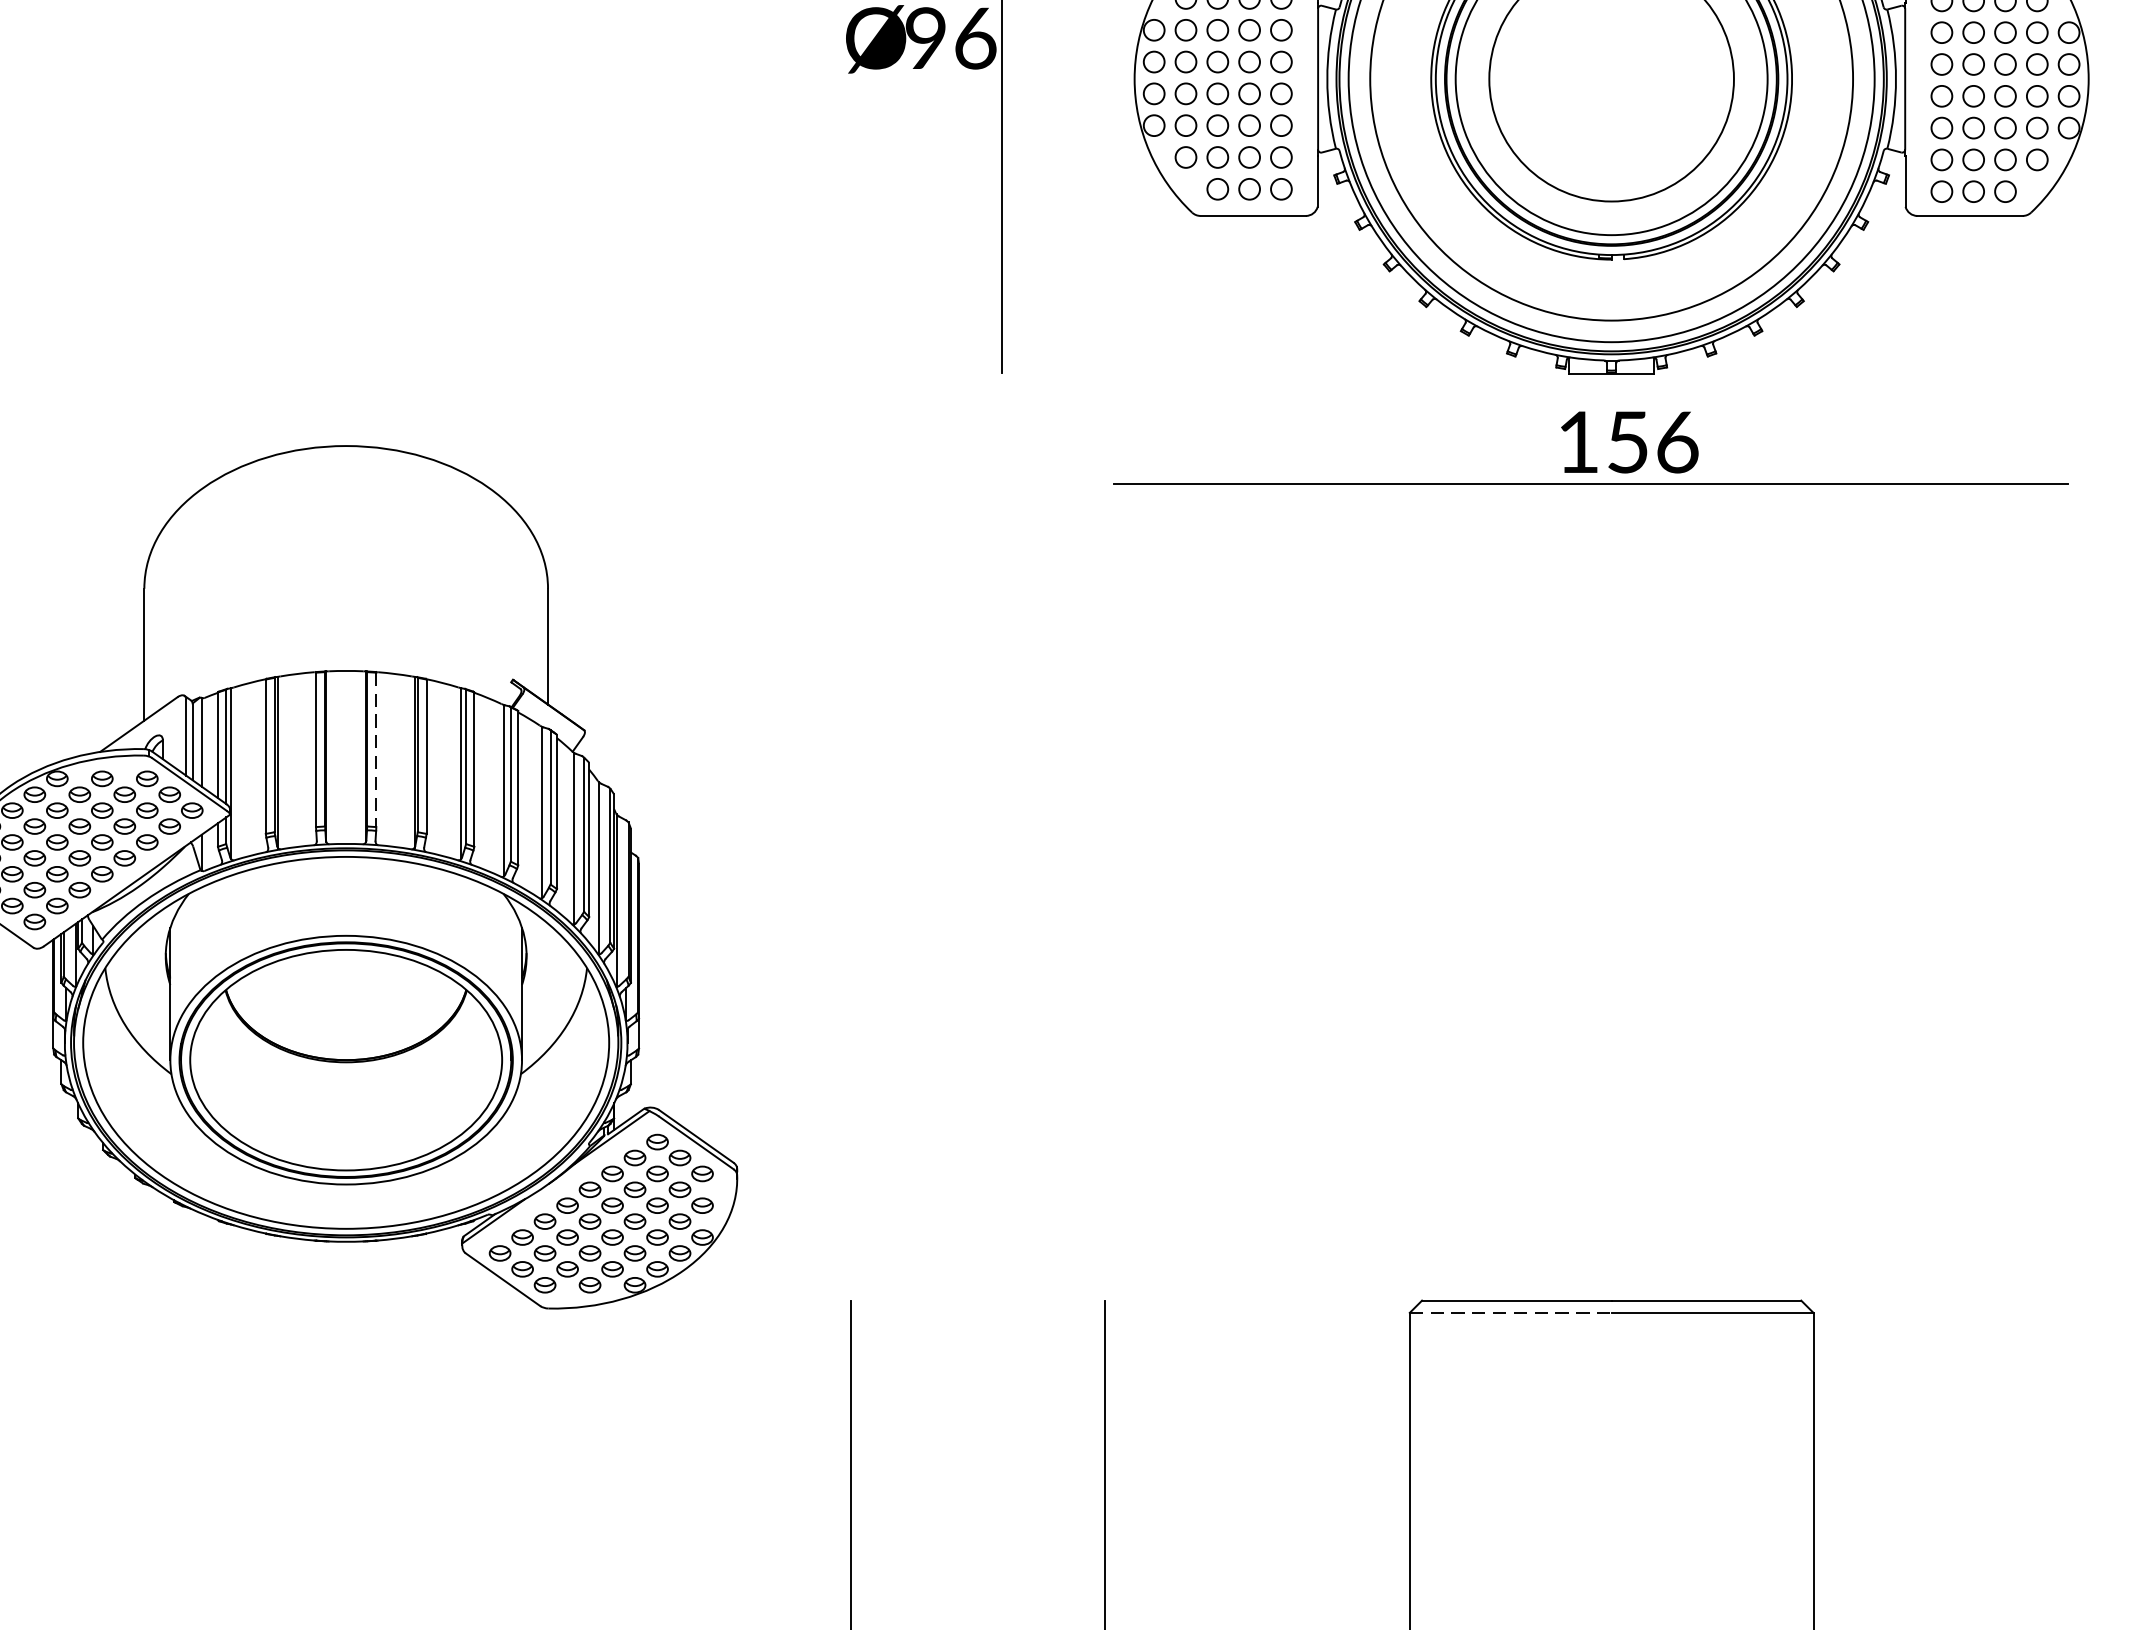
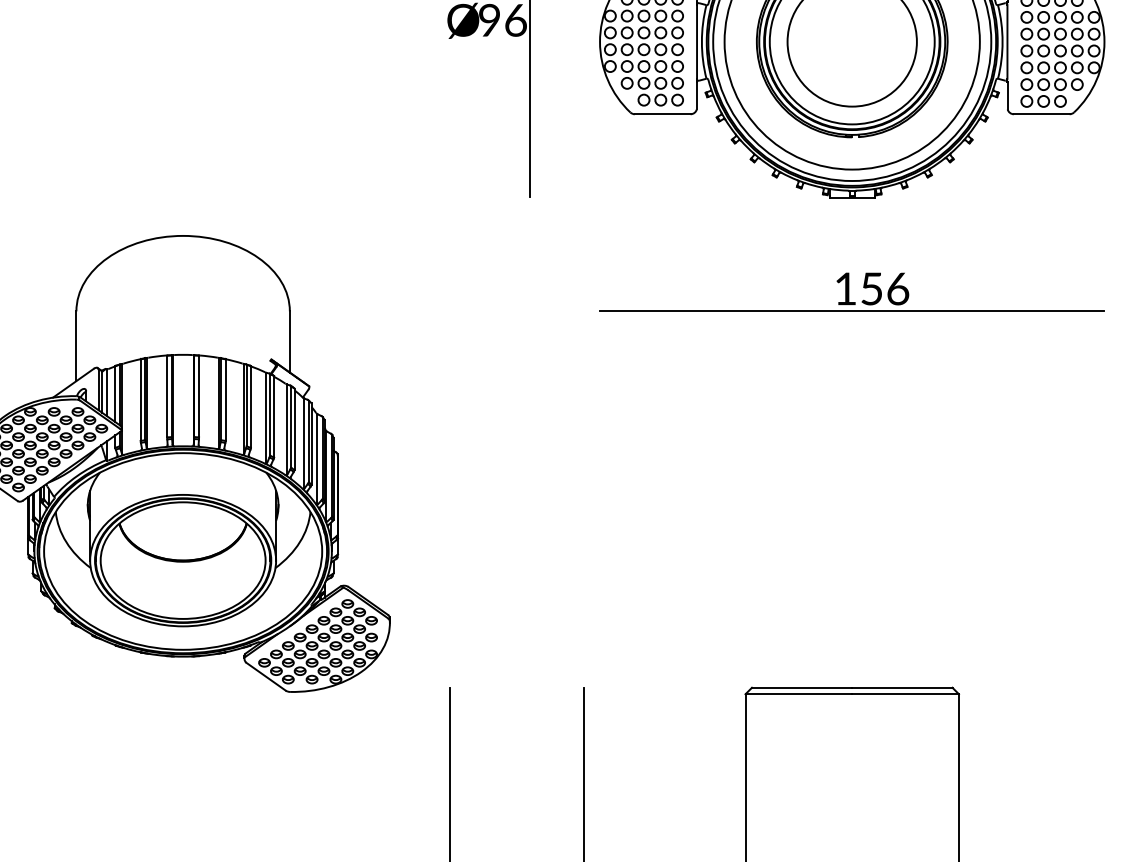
part: (1589, 447) -> (851, 291), moved
line: (377, 749) -> (199, 396), dashed -> solid
line: (1511, 1313) -> (799, 694), dashed -> solid

